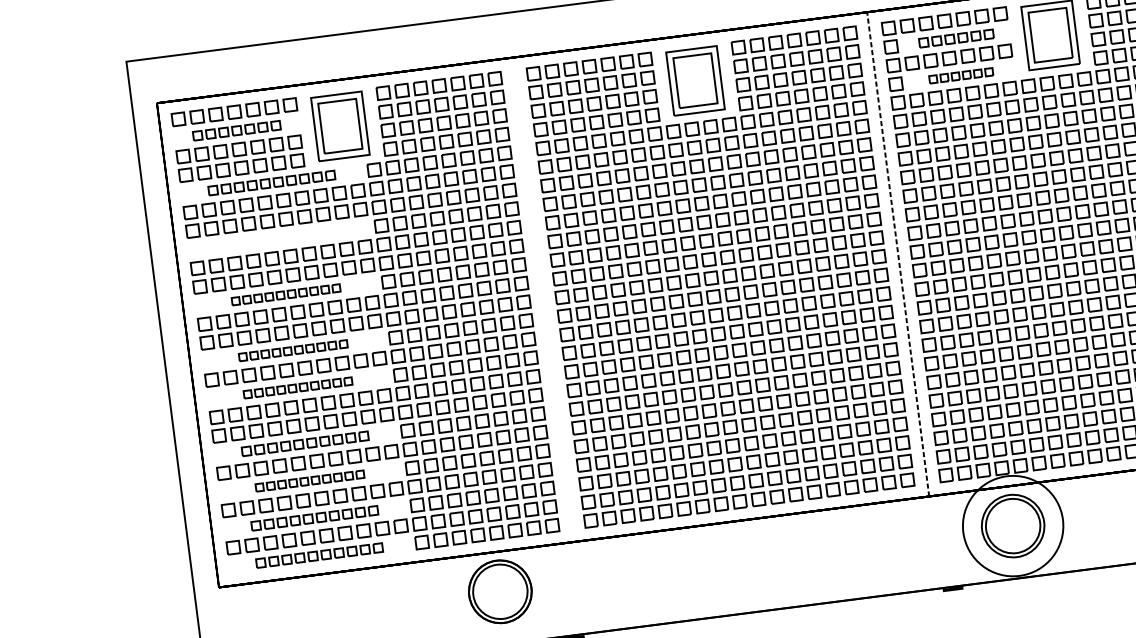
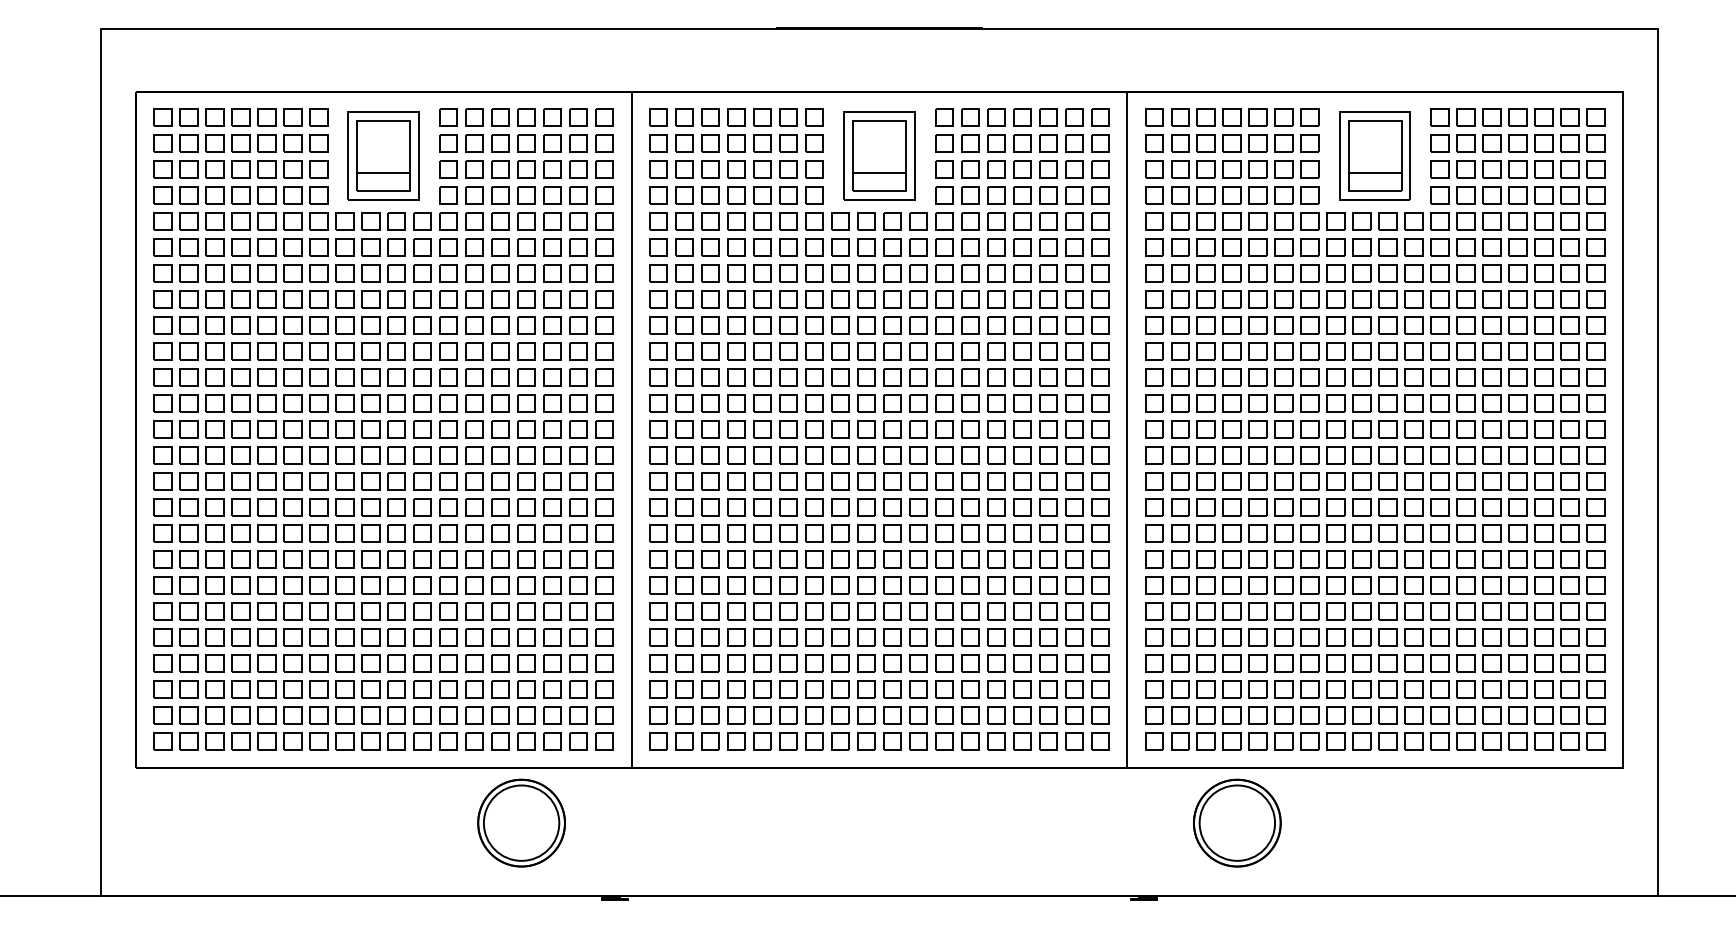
part: (956, 38) -> (1245, 143), size x1.43
line: (1051, 47) -> (1374, 172), added
part: (961, 75) -> (1245, 195), size x1.67
line: (697, 92) -> (879, 172), added
part: (236, 130) -> (240, 143), size x1.43
line: (341, 138) -> (383, 172), added
part: (271, 182) -> (279, 221), size x1.43
part: (278, 238) -> (279, 299), added
line: (898, 254) -> (1127, 429), dashed -> solid
part: (286, 294) -> (279, 377), size x1.67
line: (542, 299) -> (631, 429), added
part: (293, 350) -> (279, 455), size x1.67
part: (297, 387) -> (279, 507), size x1.67
part: (305, 443) -> (279, 585), size x1.43
part: (309, 480) -> (279, 637), size x1.67
part: (314, 518) -> (279, 689), size x1.43
circle: (1012, 525) -> (1236, 822), size x0.62
part: (319, 555) -> (279, 741), size x1.43

